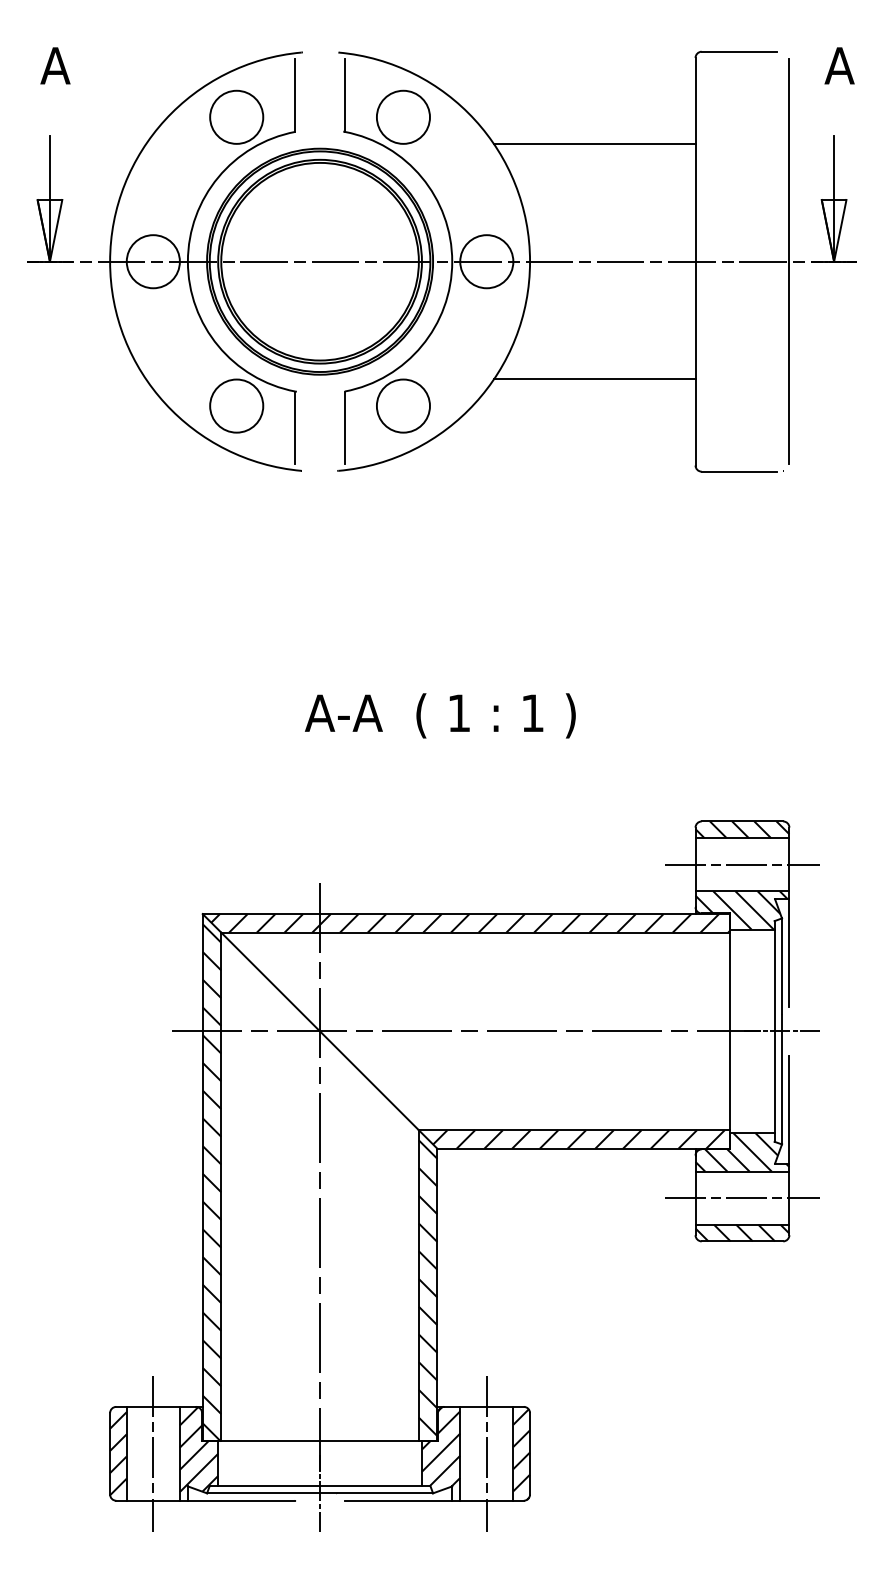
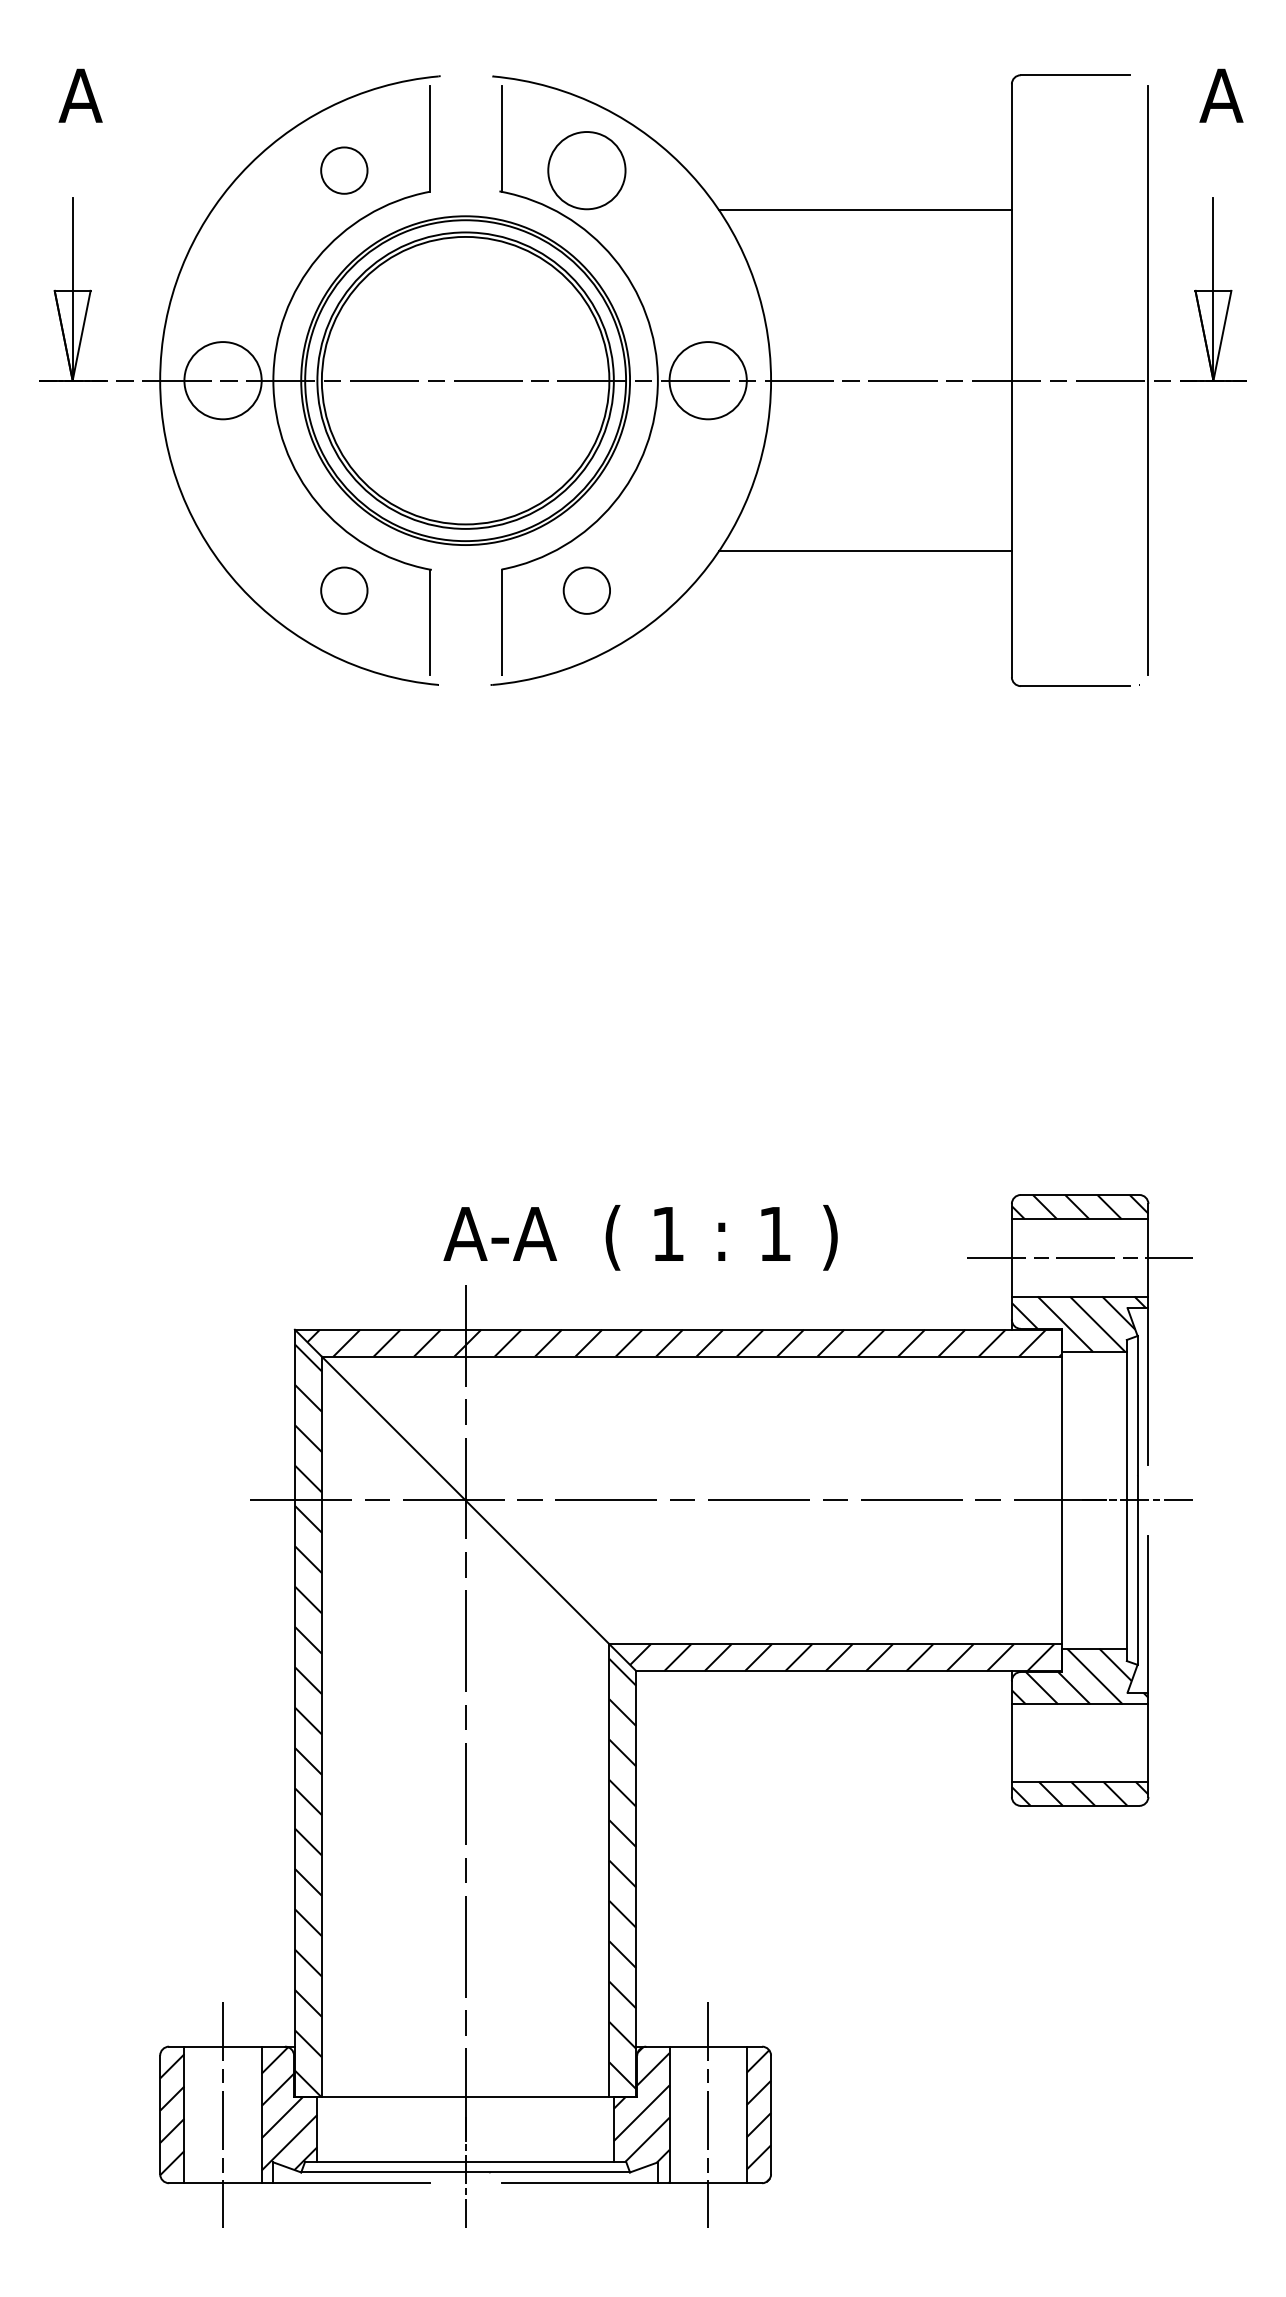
circle: (236, 116) -> (344, 169), size x0.6
circle: (236, 405) -> (344, 589), size x0.6
circle: (403, 405) -> (586, 589), size x0.6
text: (440, 715) -> (640, 1237), moved
line: (742, 1198) -> (1080, 1743), removed

